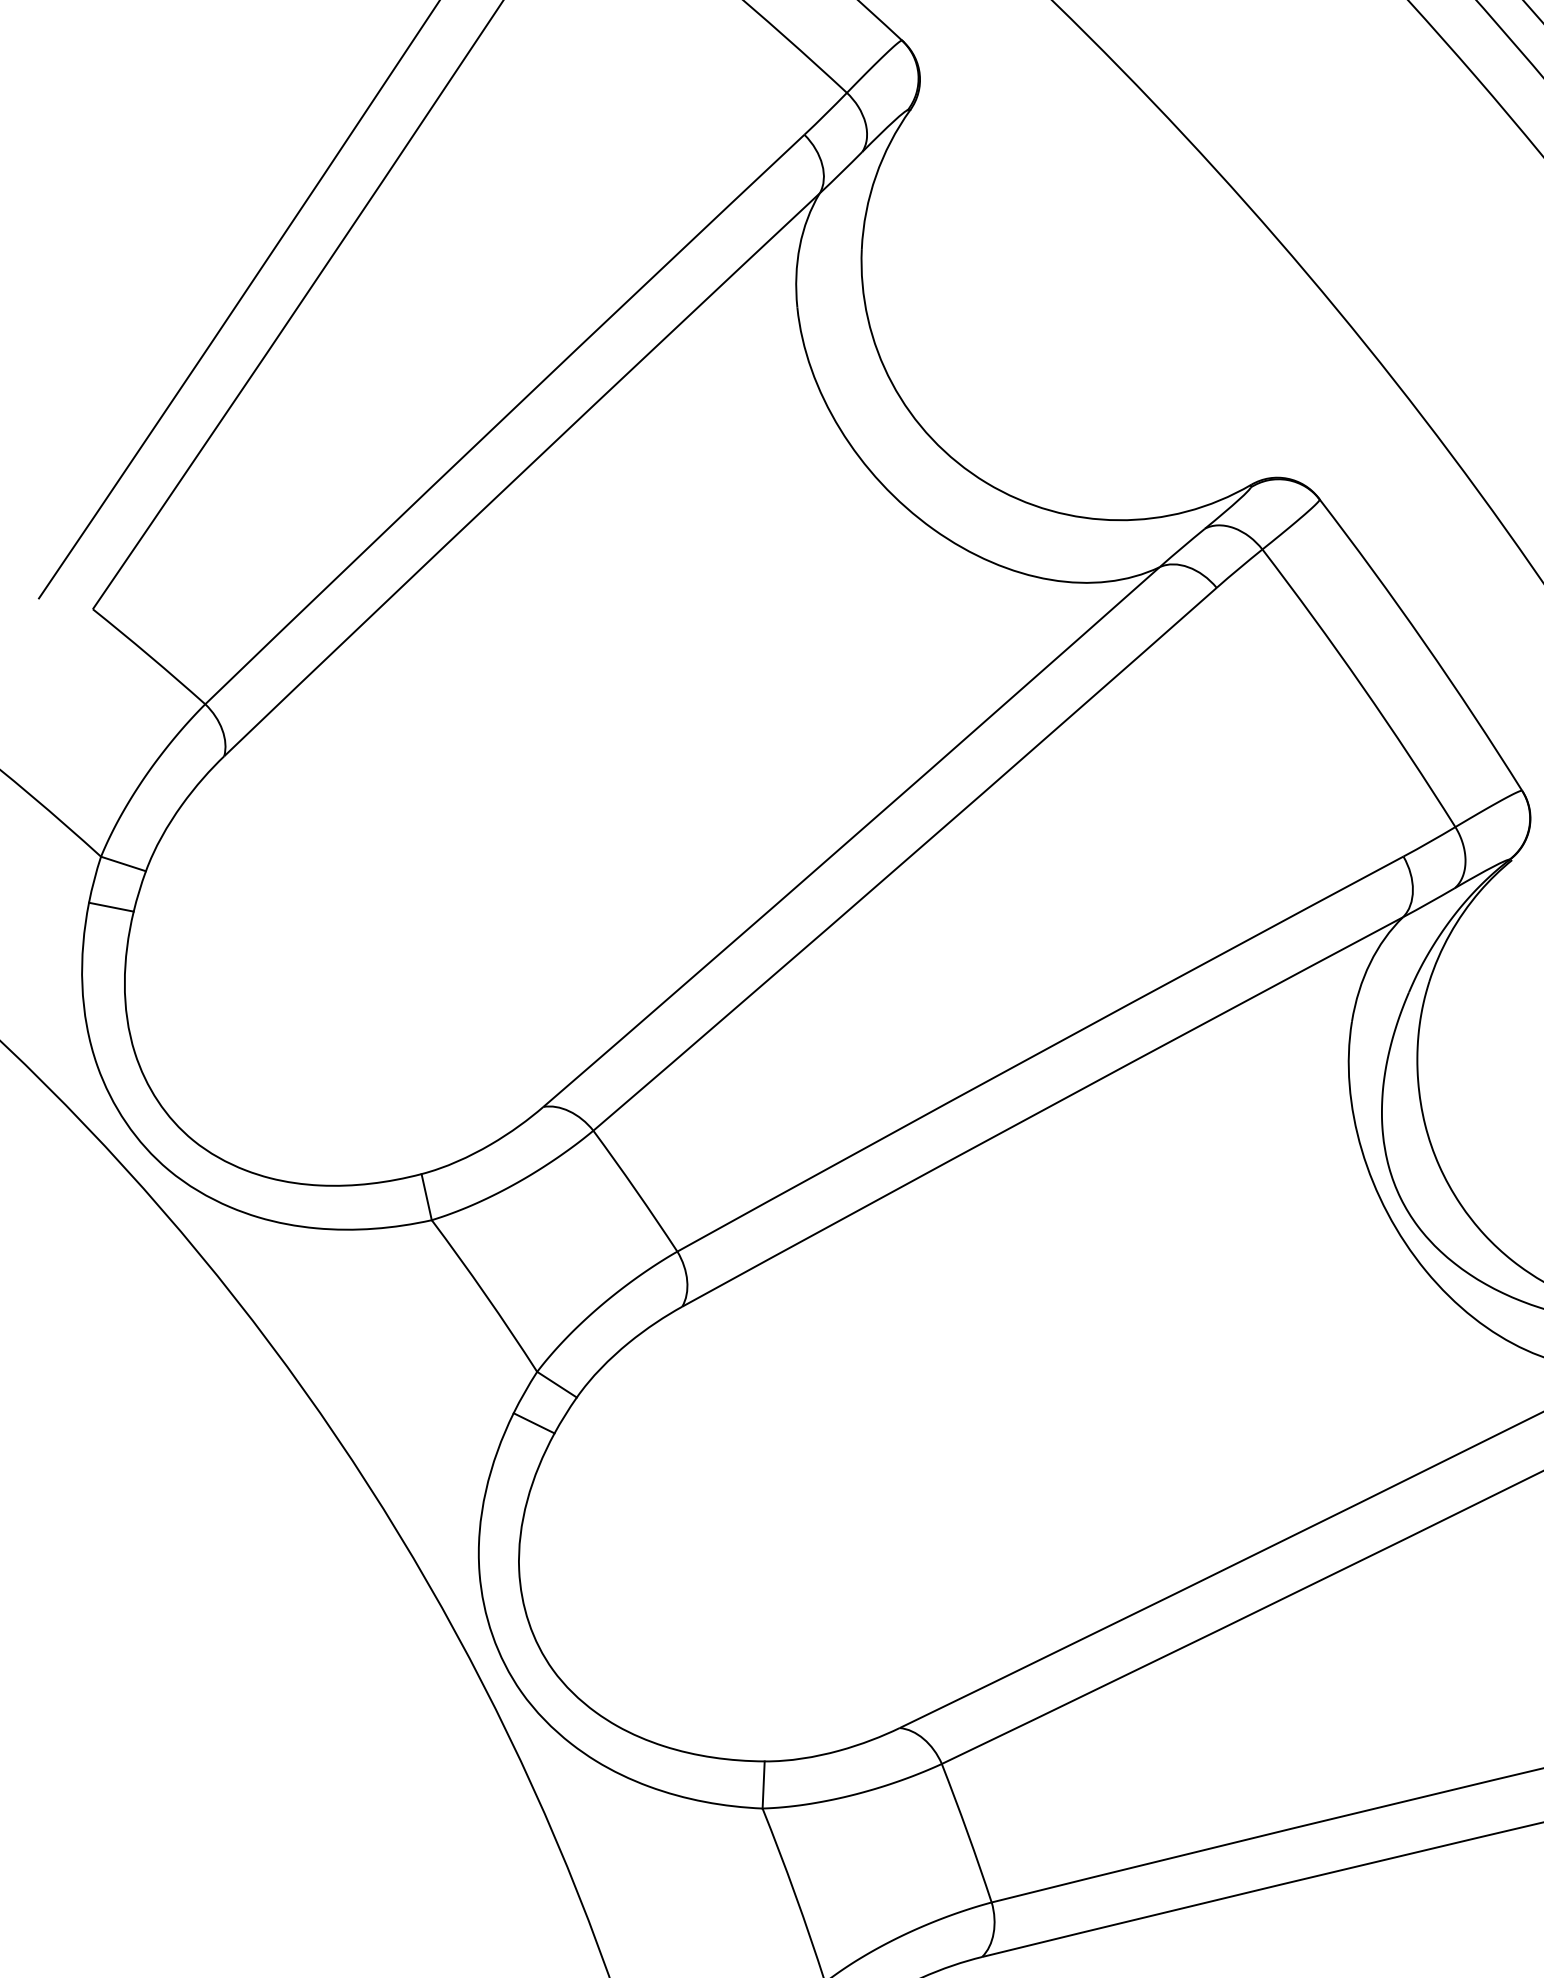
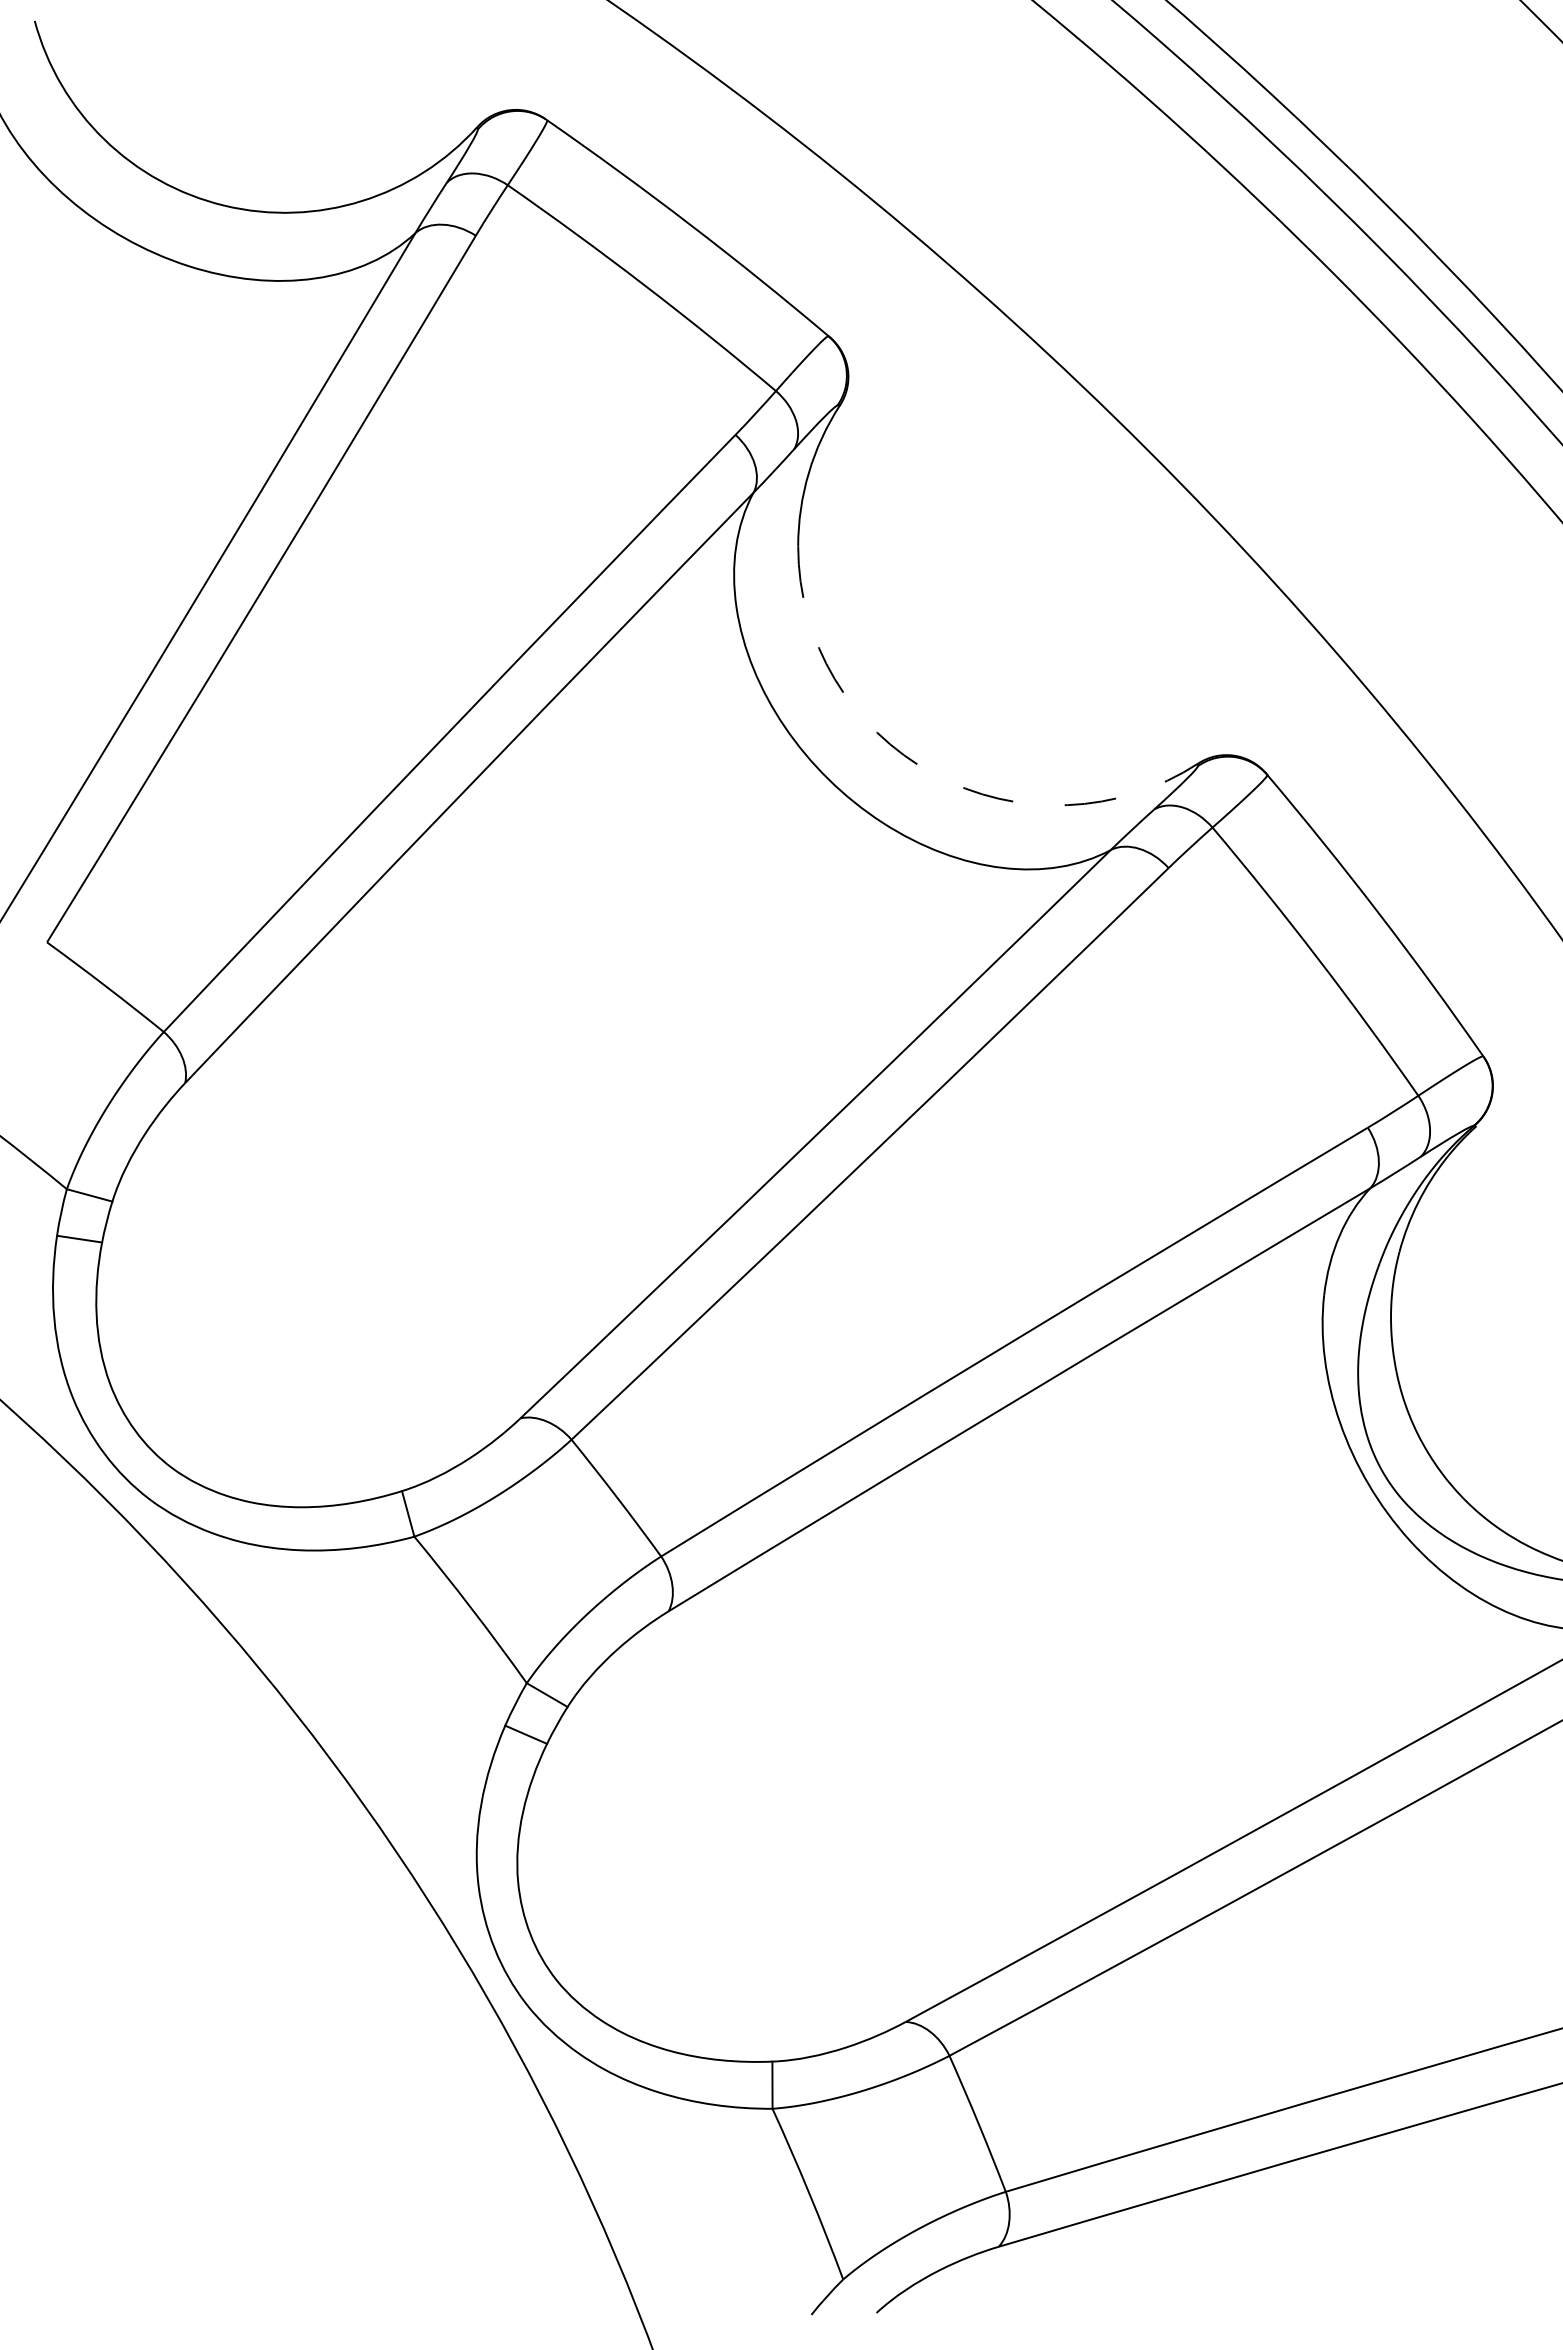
arc: (986, 483) -> (933, 774), solid -> dashed

